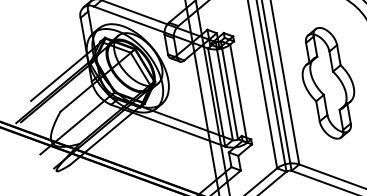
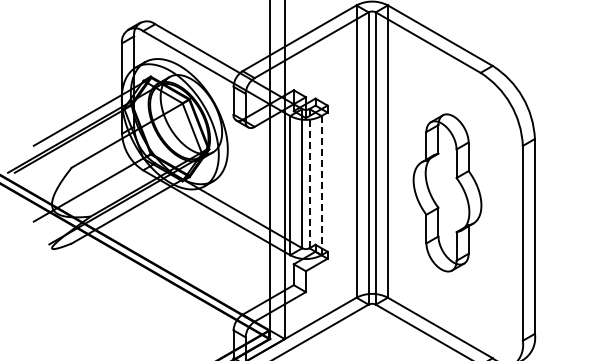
line: (229, 90) -> (309, 178), solid -> dashed
line: (238, 93) -> (321, 185), solid -> dashed

